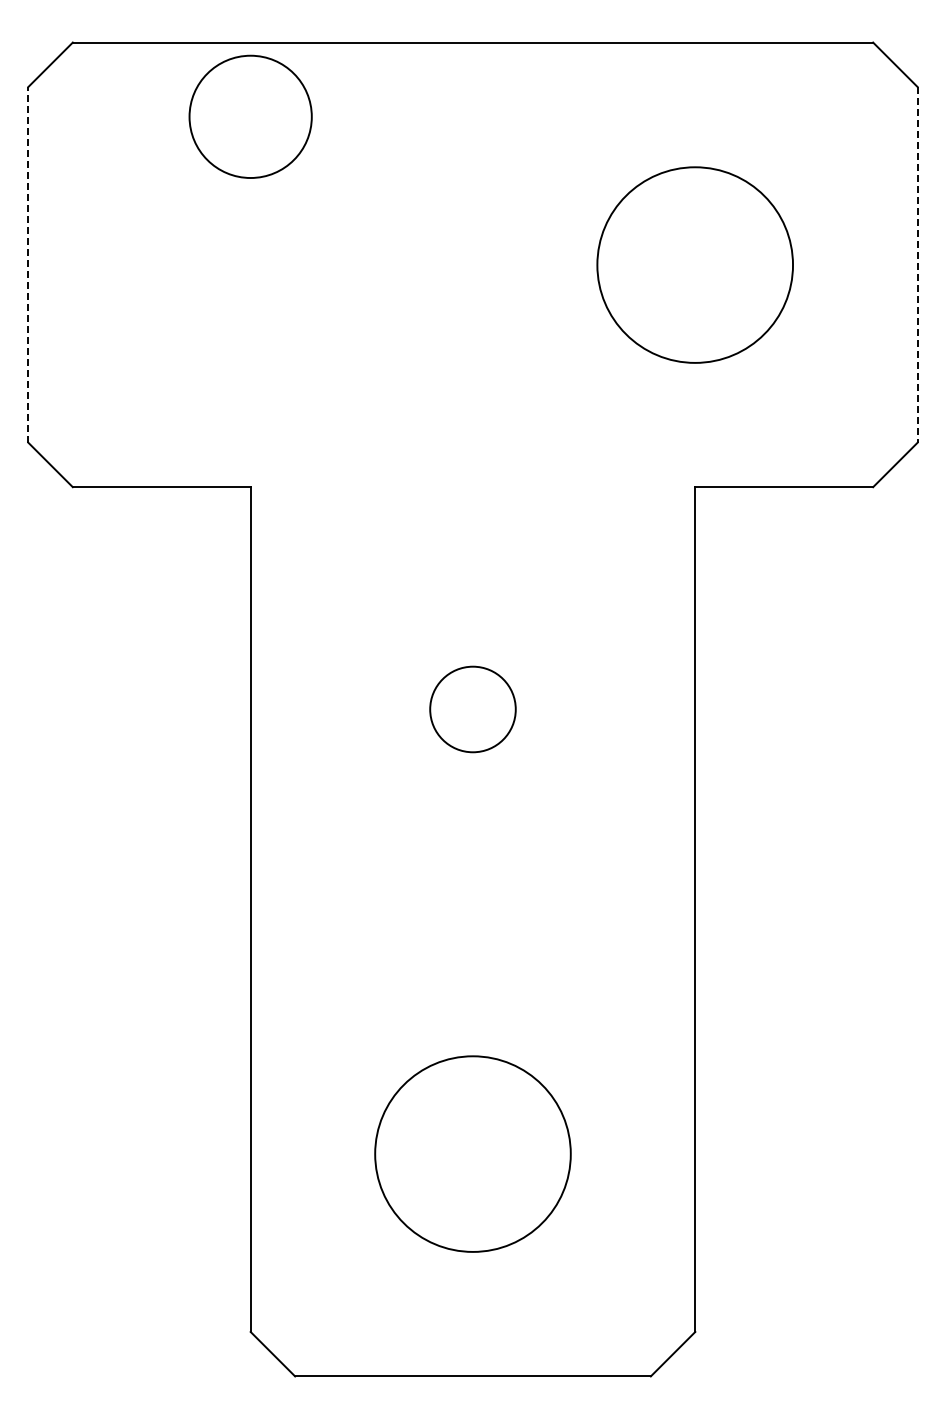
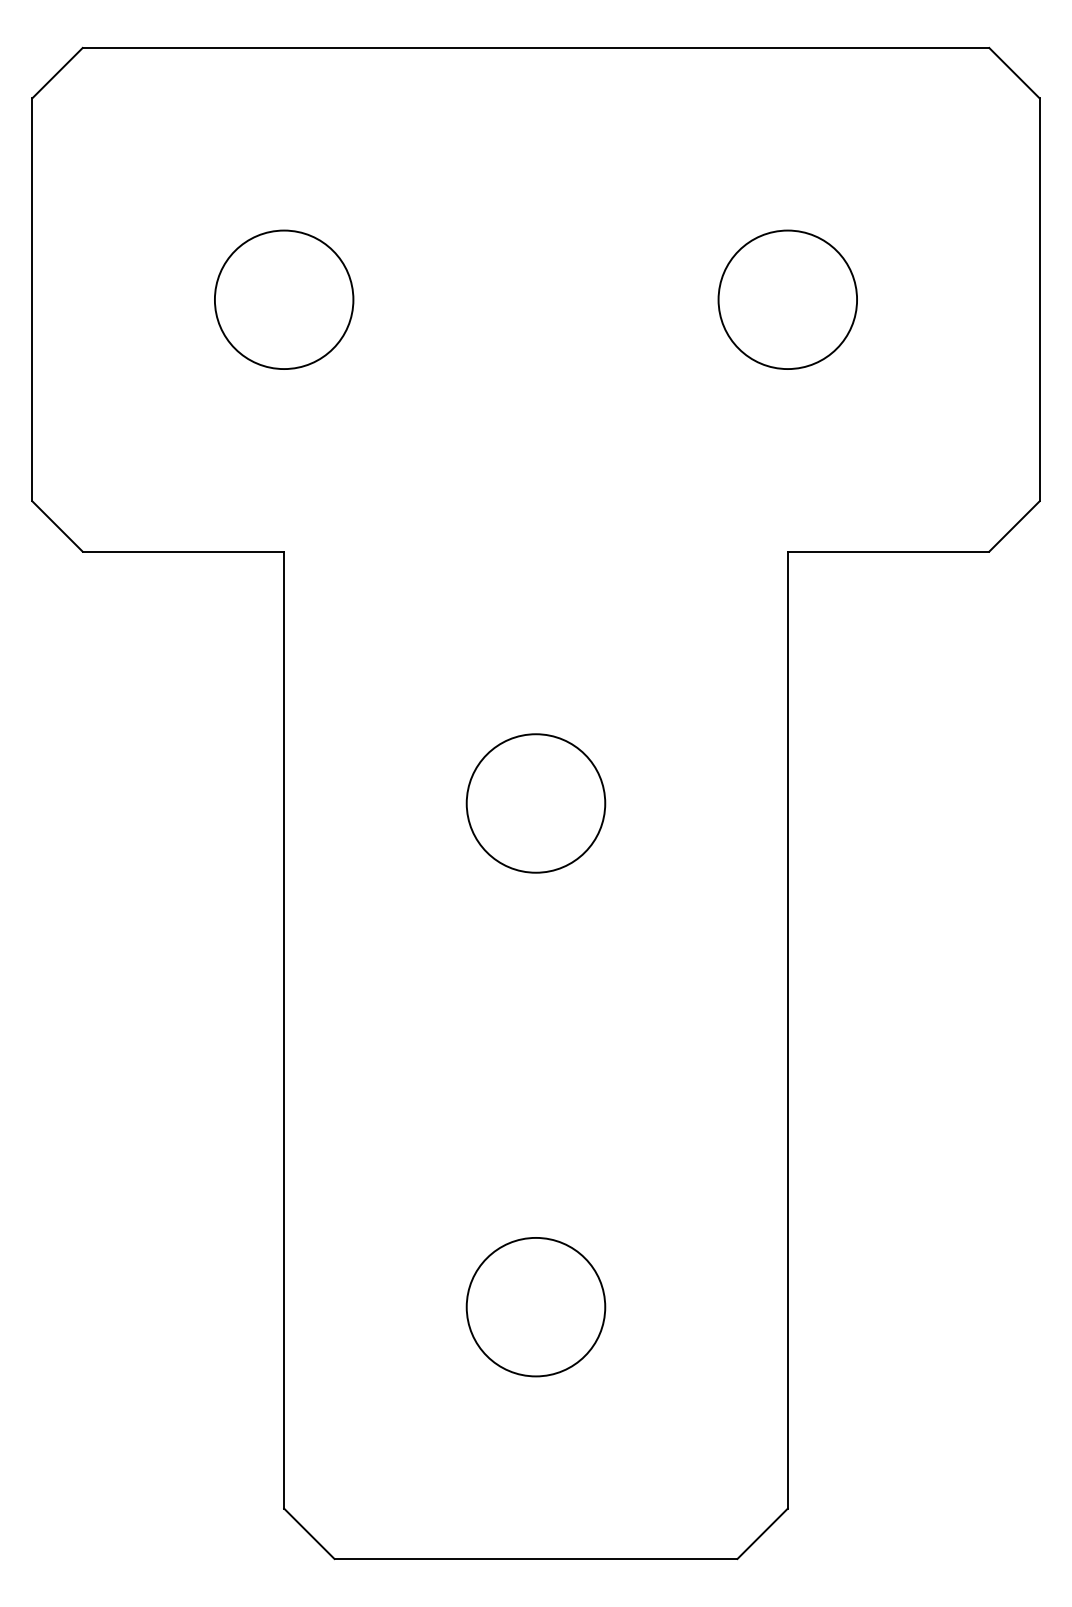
circle: (250, 116) -> (283, 299), moved
line: (28, 264) -> (32, 299), dashed -> solid
circle: (695, 264) -> (788, 299), size x0.62
line: (917, 264) -> (1039, 299), dashed -> solid
circle: (472, 709) -> (535, 803), size x1.43
circle: (472, 1153) -> (535, 1306), size x0.62

